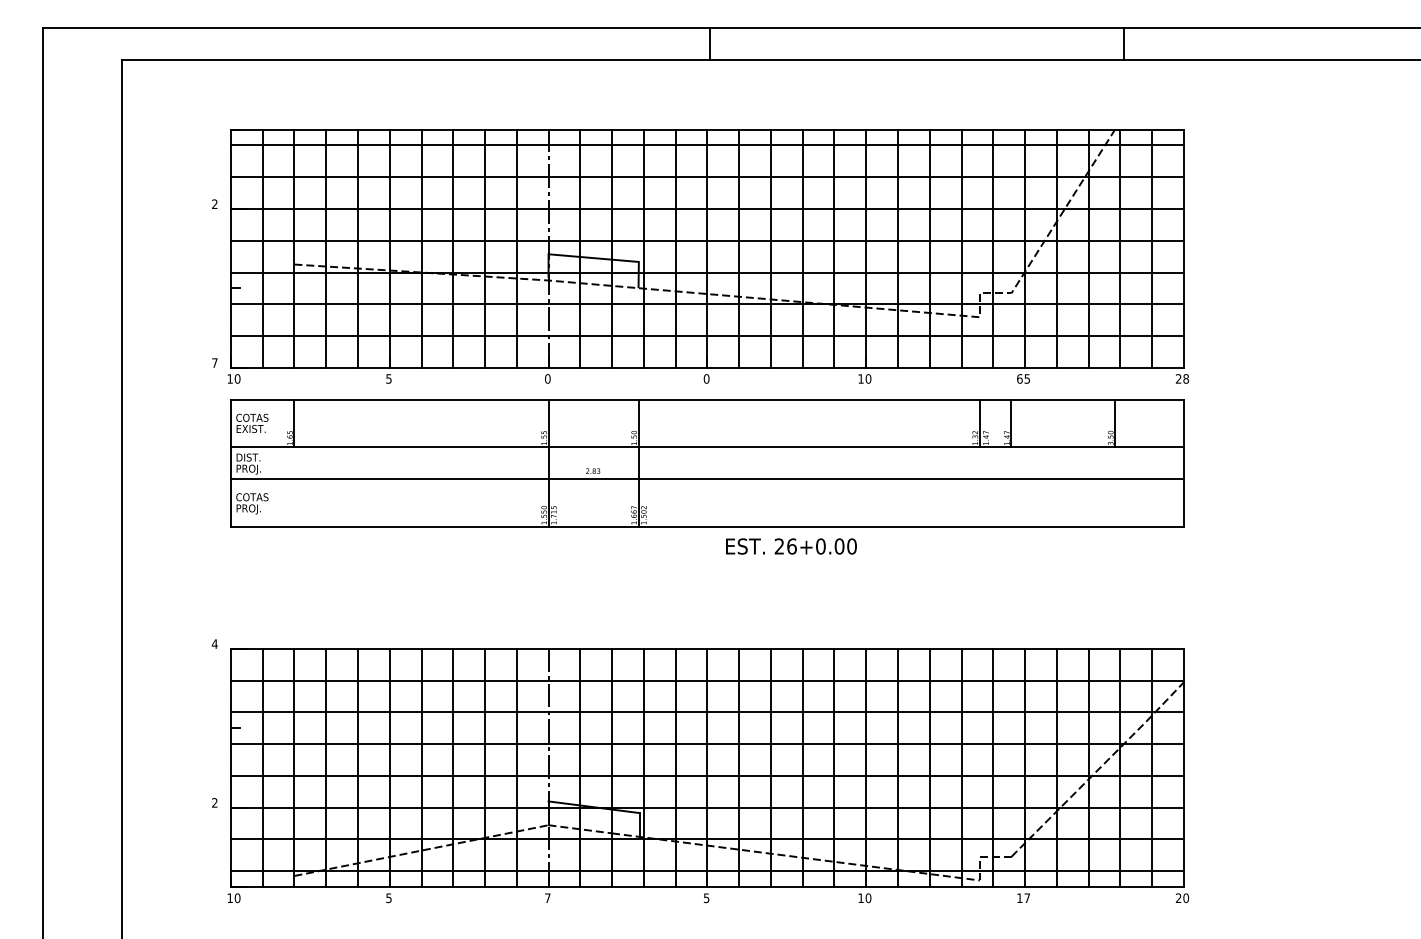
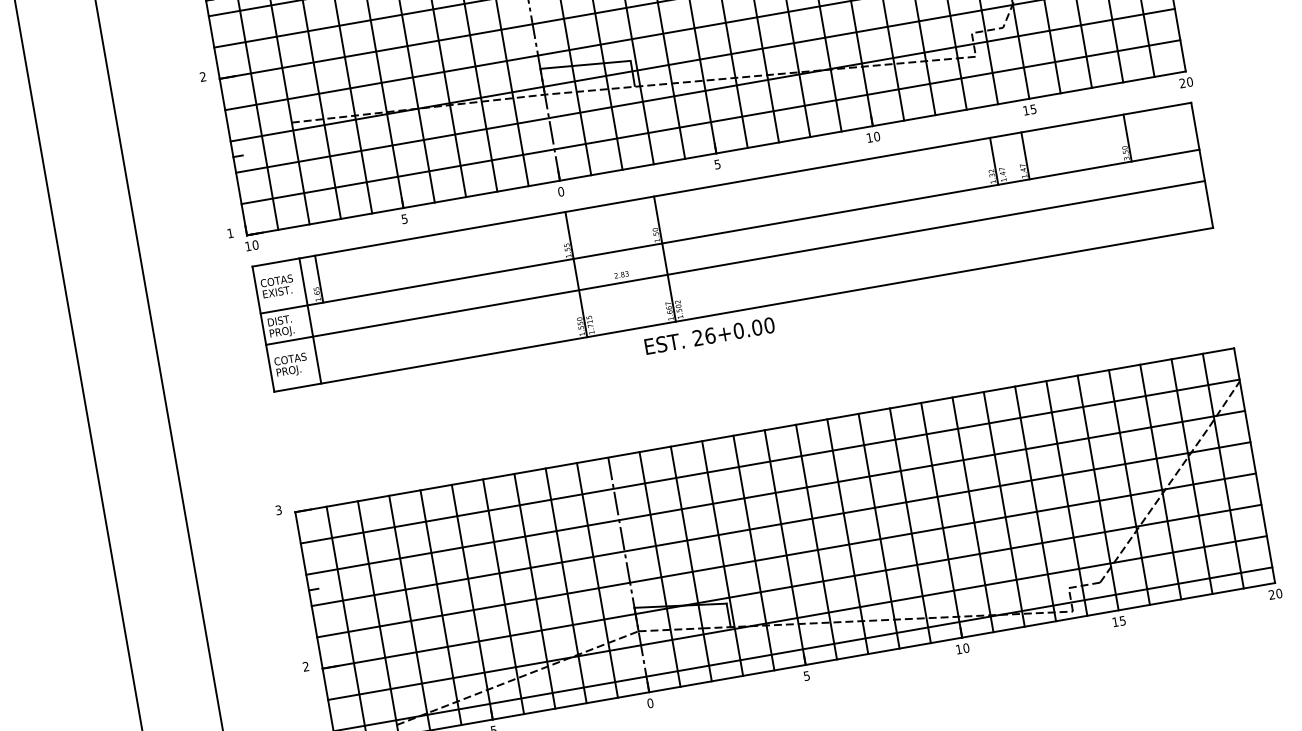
text: (214, 362) -> (229, 232), 7 -> 1
text: (706, 378) -> (717, 164), 0 -> 5
text: (1019, 378) -> (1025, 110), 65 -> 15
text: (1186, 378) -> (1190, 81), 28 -> 20
line: (278, 462) -> (310, 320), added
text: (791, 546) -> (709, 335), moved
text: (214, 643) -> (278, 509), 4 -> 3
text: (547, 898) -> (650, 703), 7 -> 0
text: (1026, 898) -> (1122, 621), 17 -> 15

